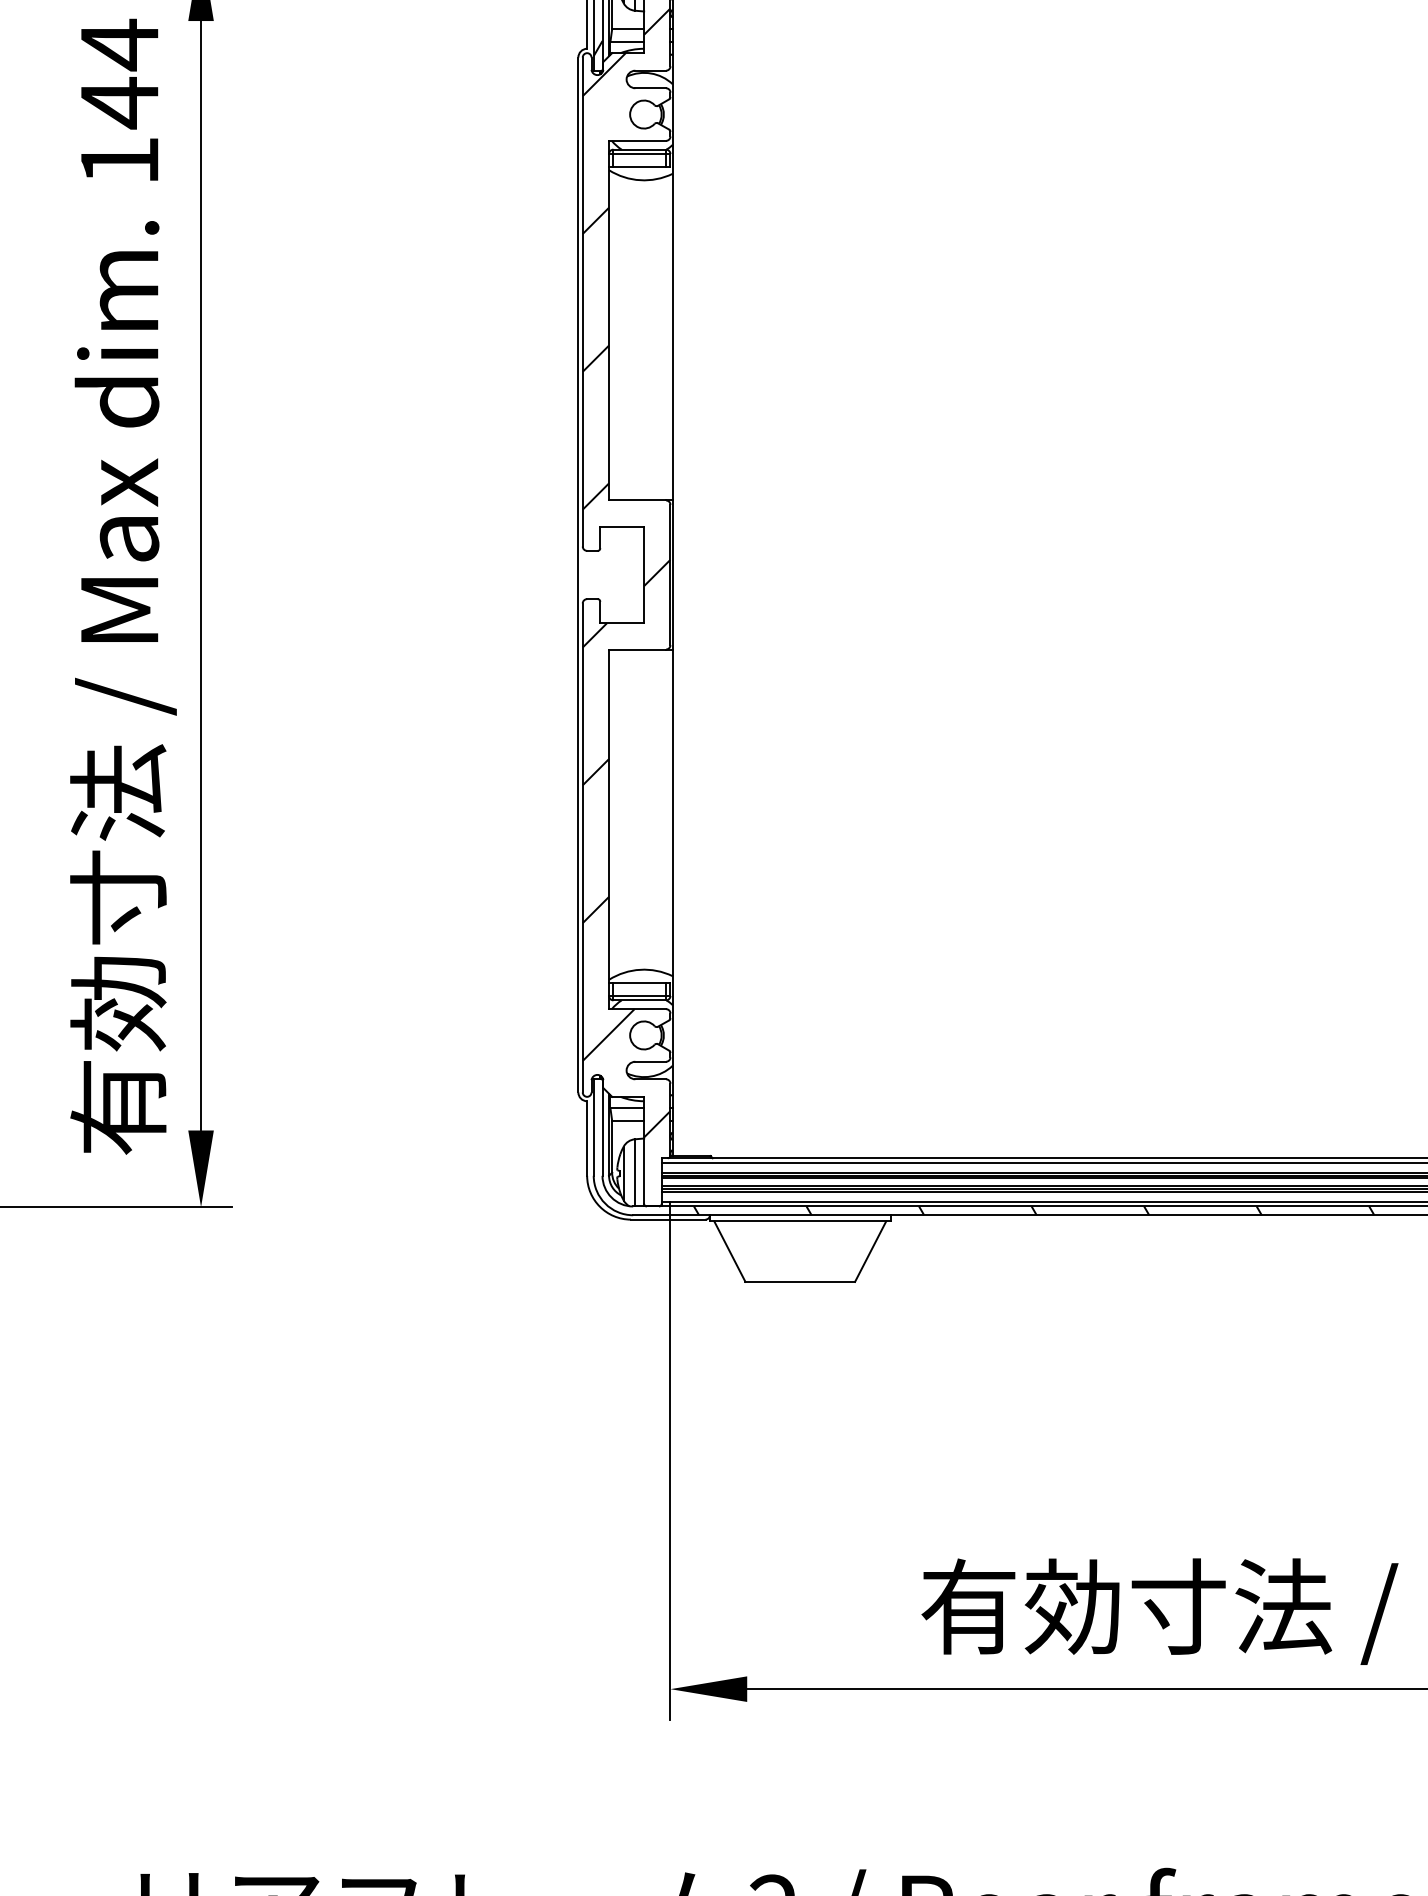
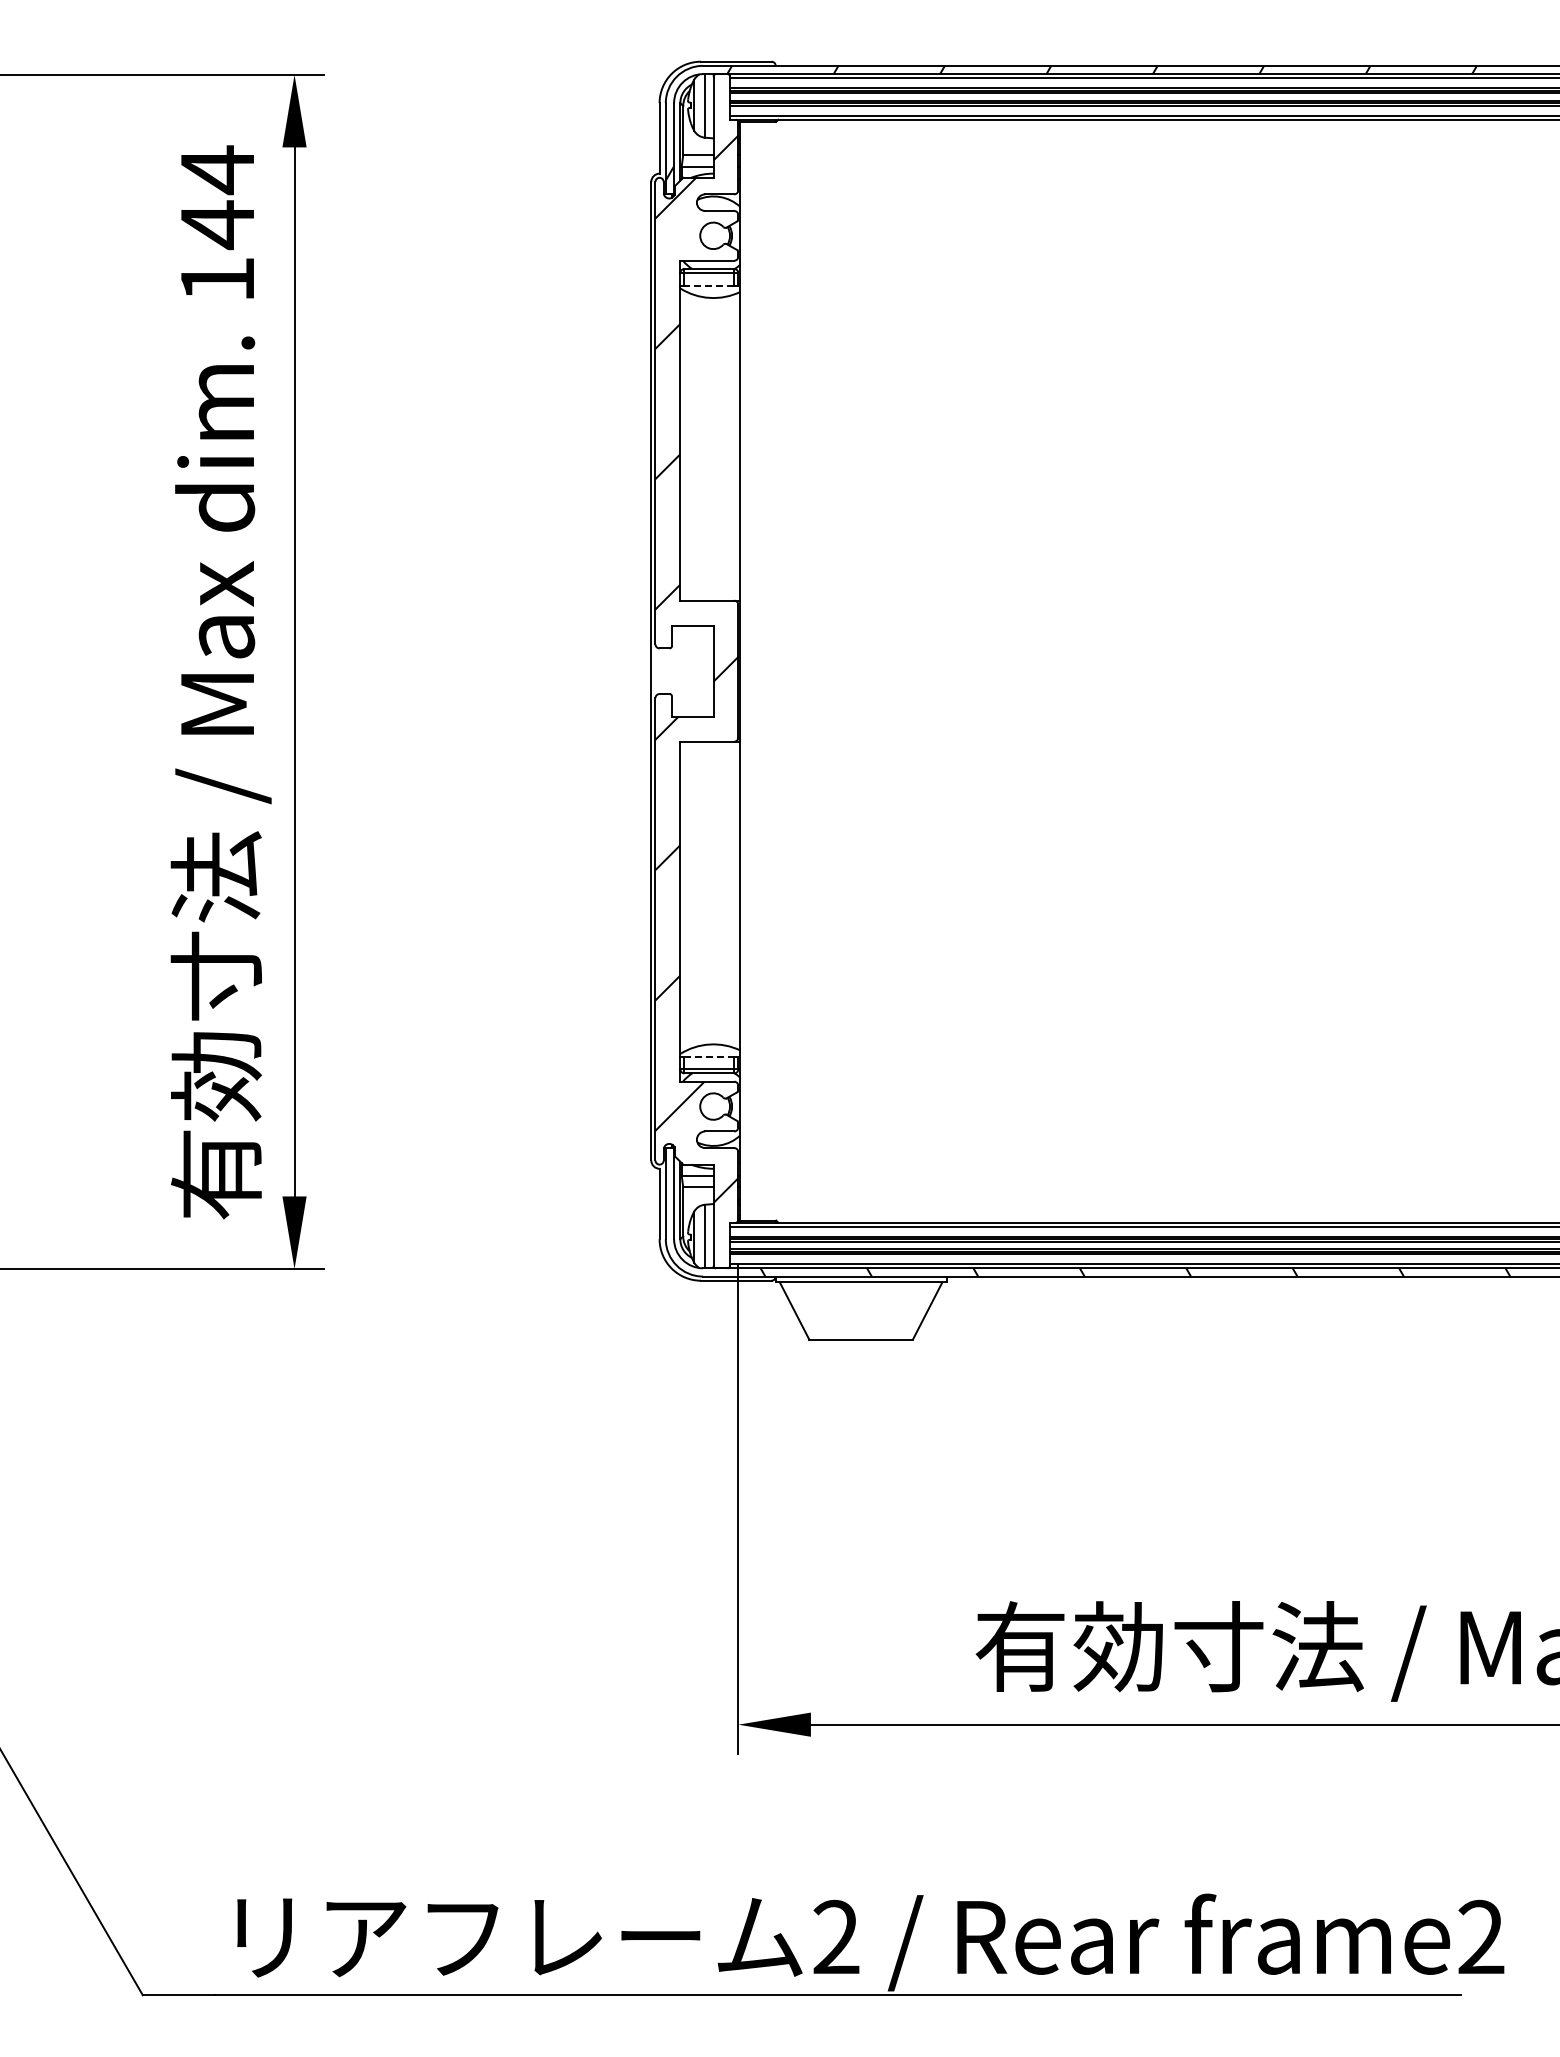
line: (639, 167) -> (709, 285), solid -> dashed
line: (639, 982) -> (709, 1056), solid -> dashed

